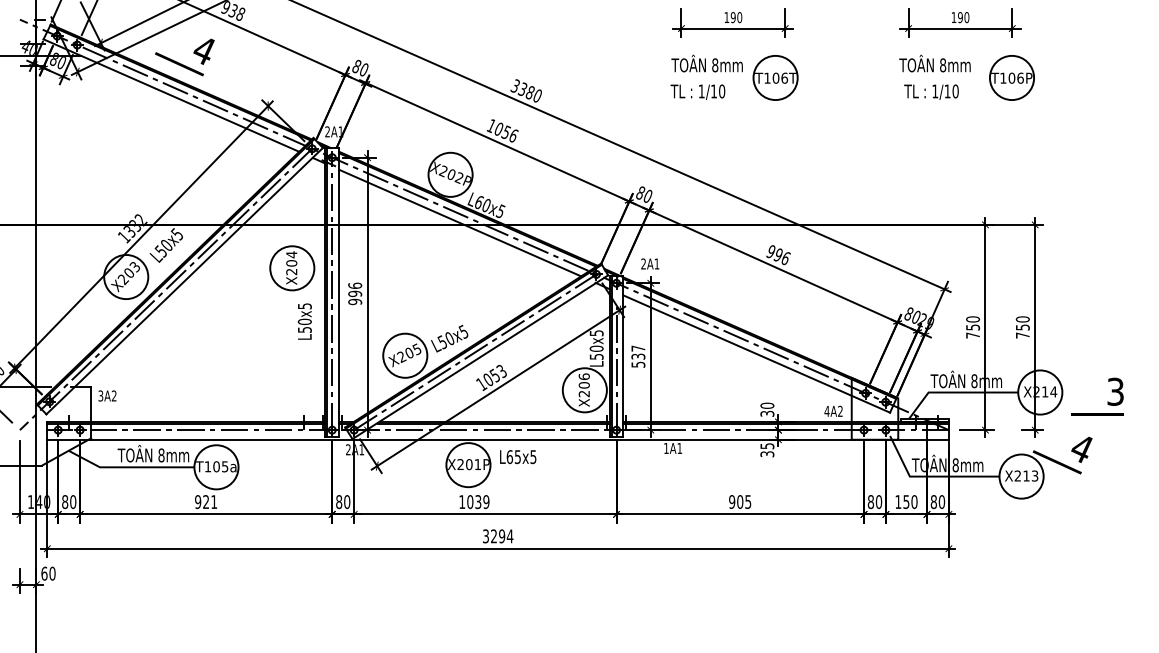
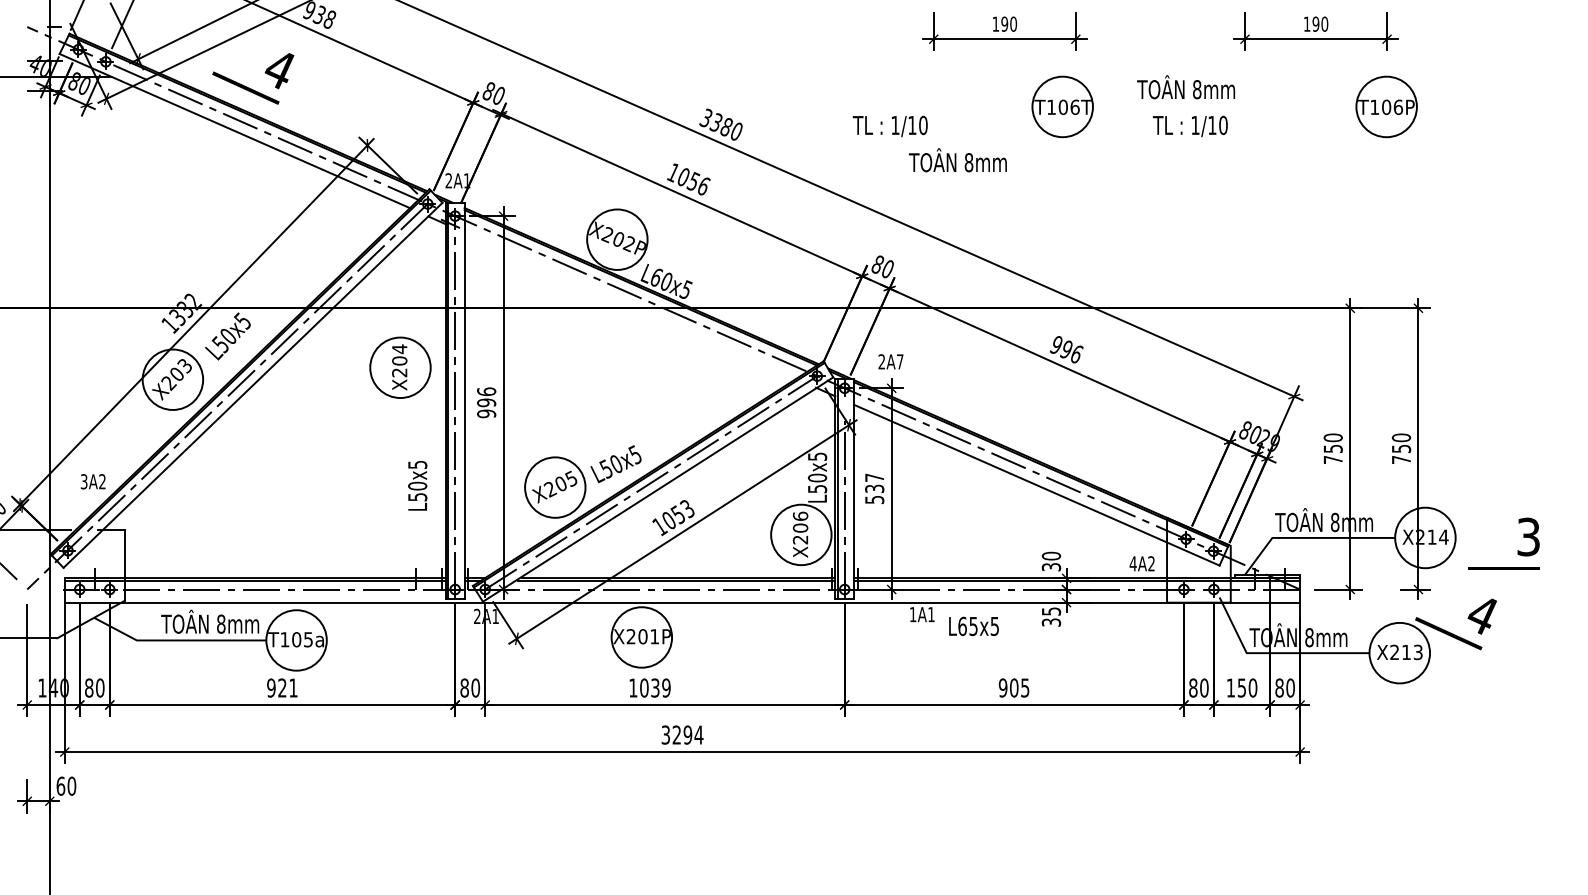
text: (706, 63) -> (957, 160), moved
text: (935, 63) -> (1186, 87), moved
text: (697, 92) -> (889, 126), moved
text: (931, 92) -> (1190, 126), moved
line: (459, 222) -> (629, 305), removed
text: (657, 263) -> (900, 361), 2A1 -> 2A7
text: (304, 321) -> (417, 485), moved
text: (106, 395) -> (92, 481), moved
text: (517, 457) -> (973, 626), moved

